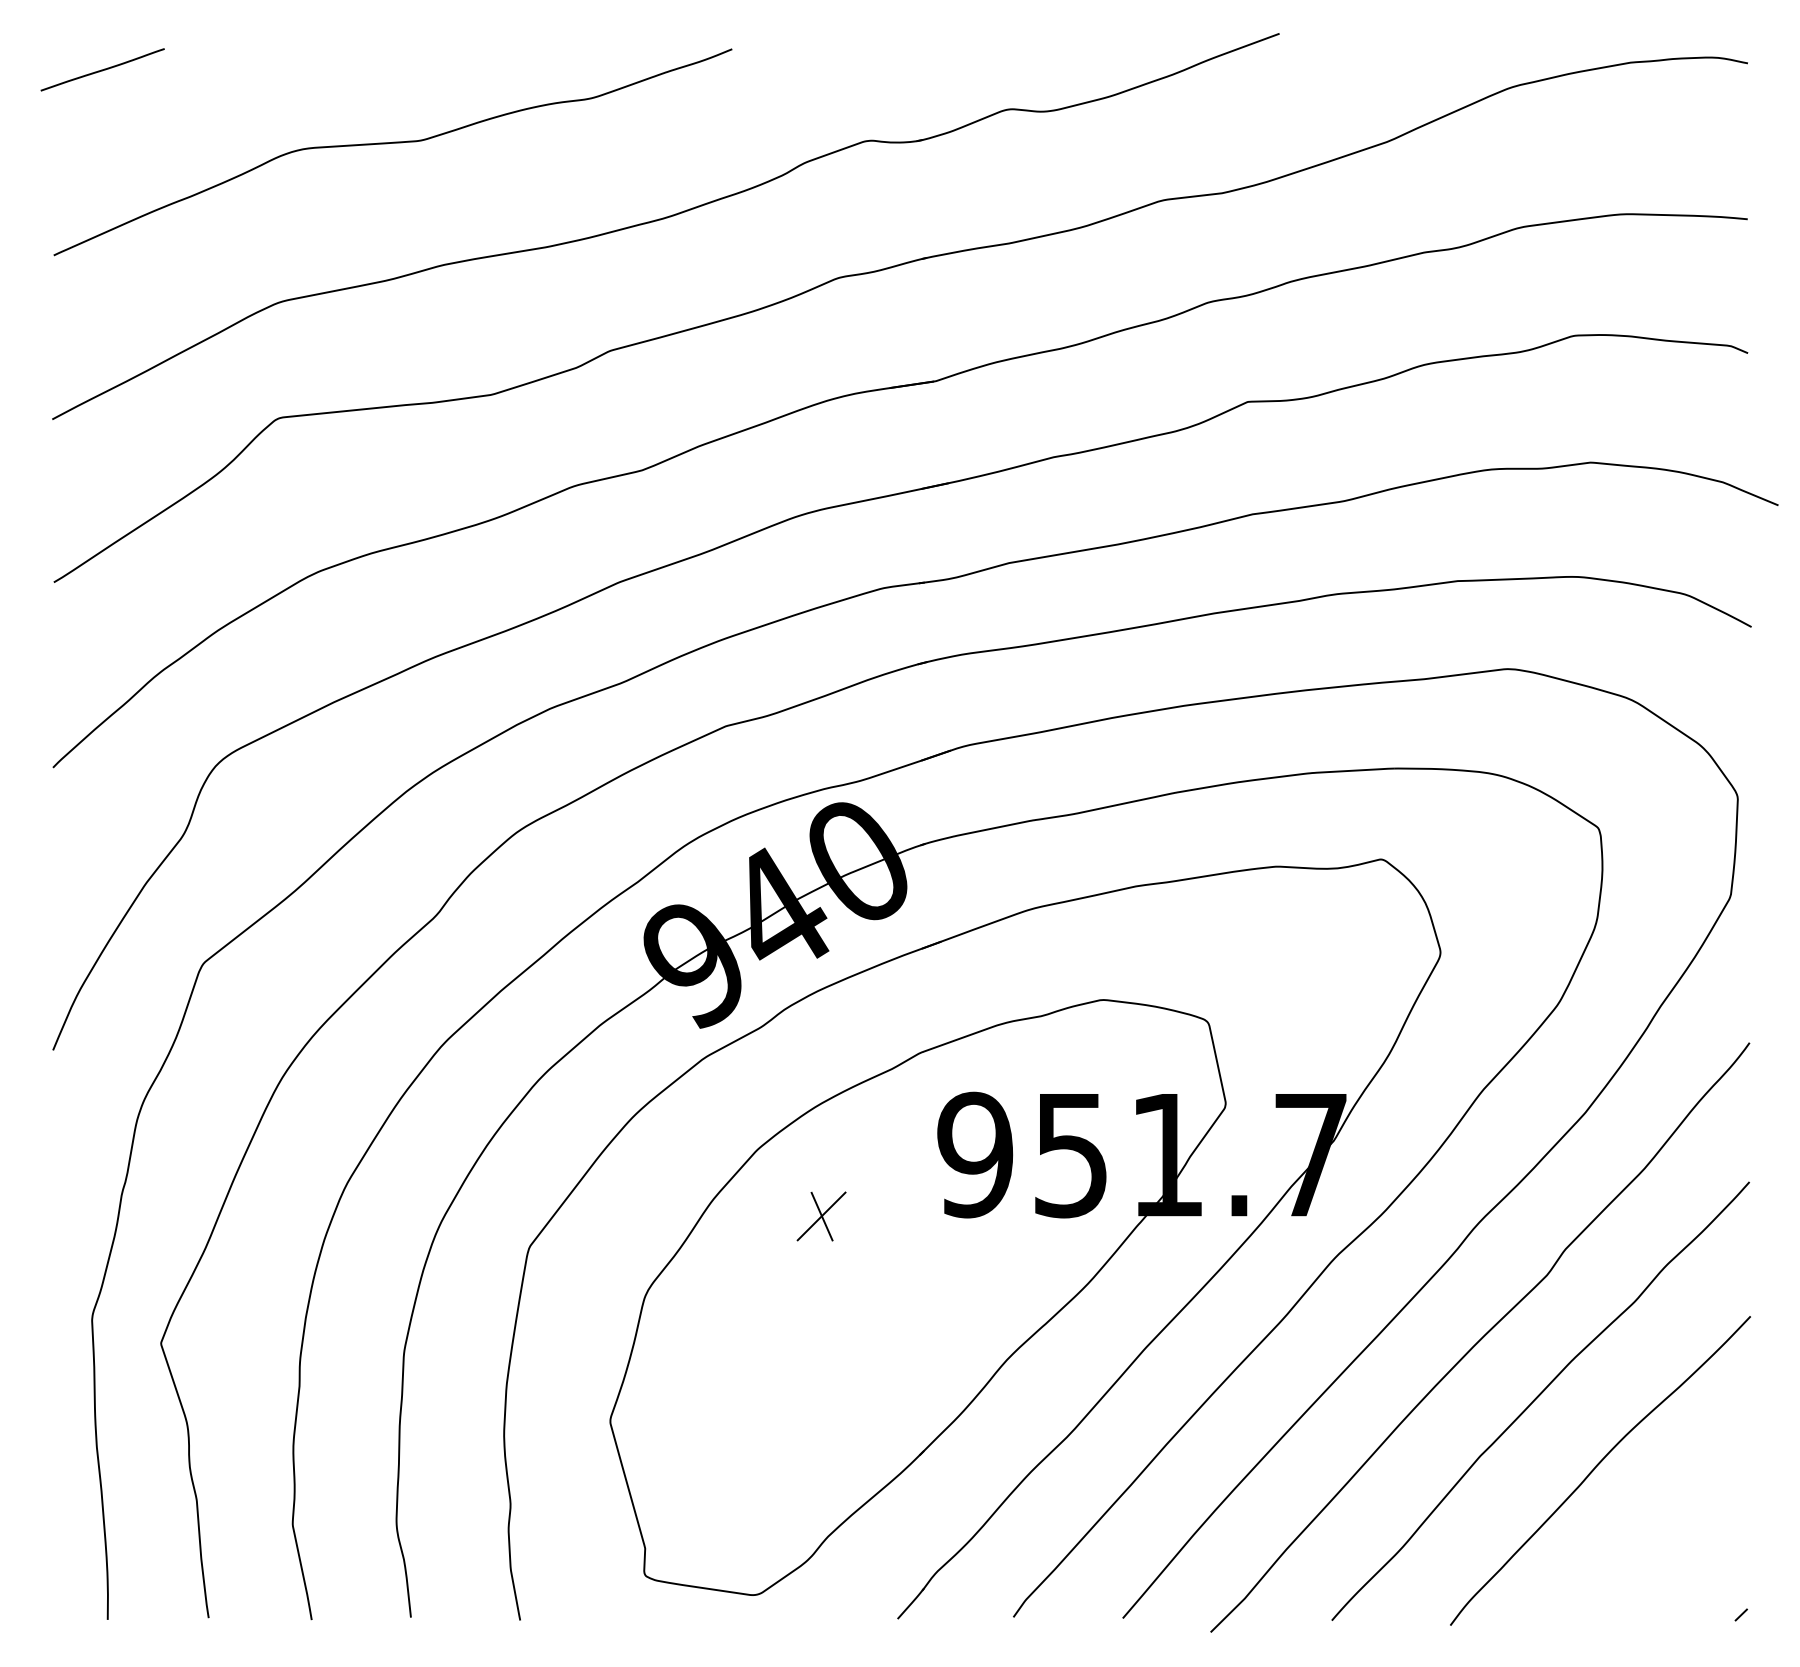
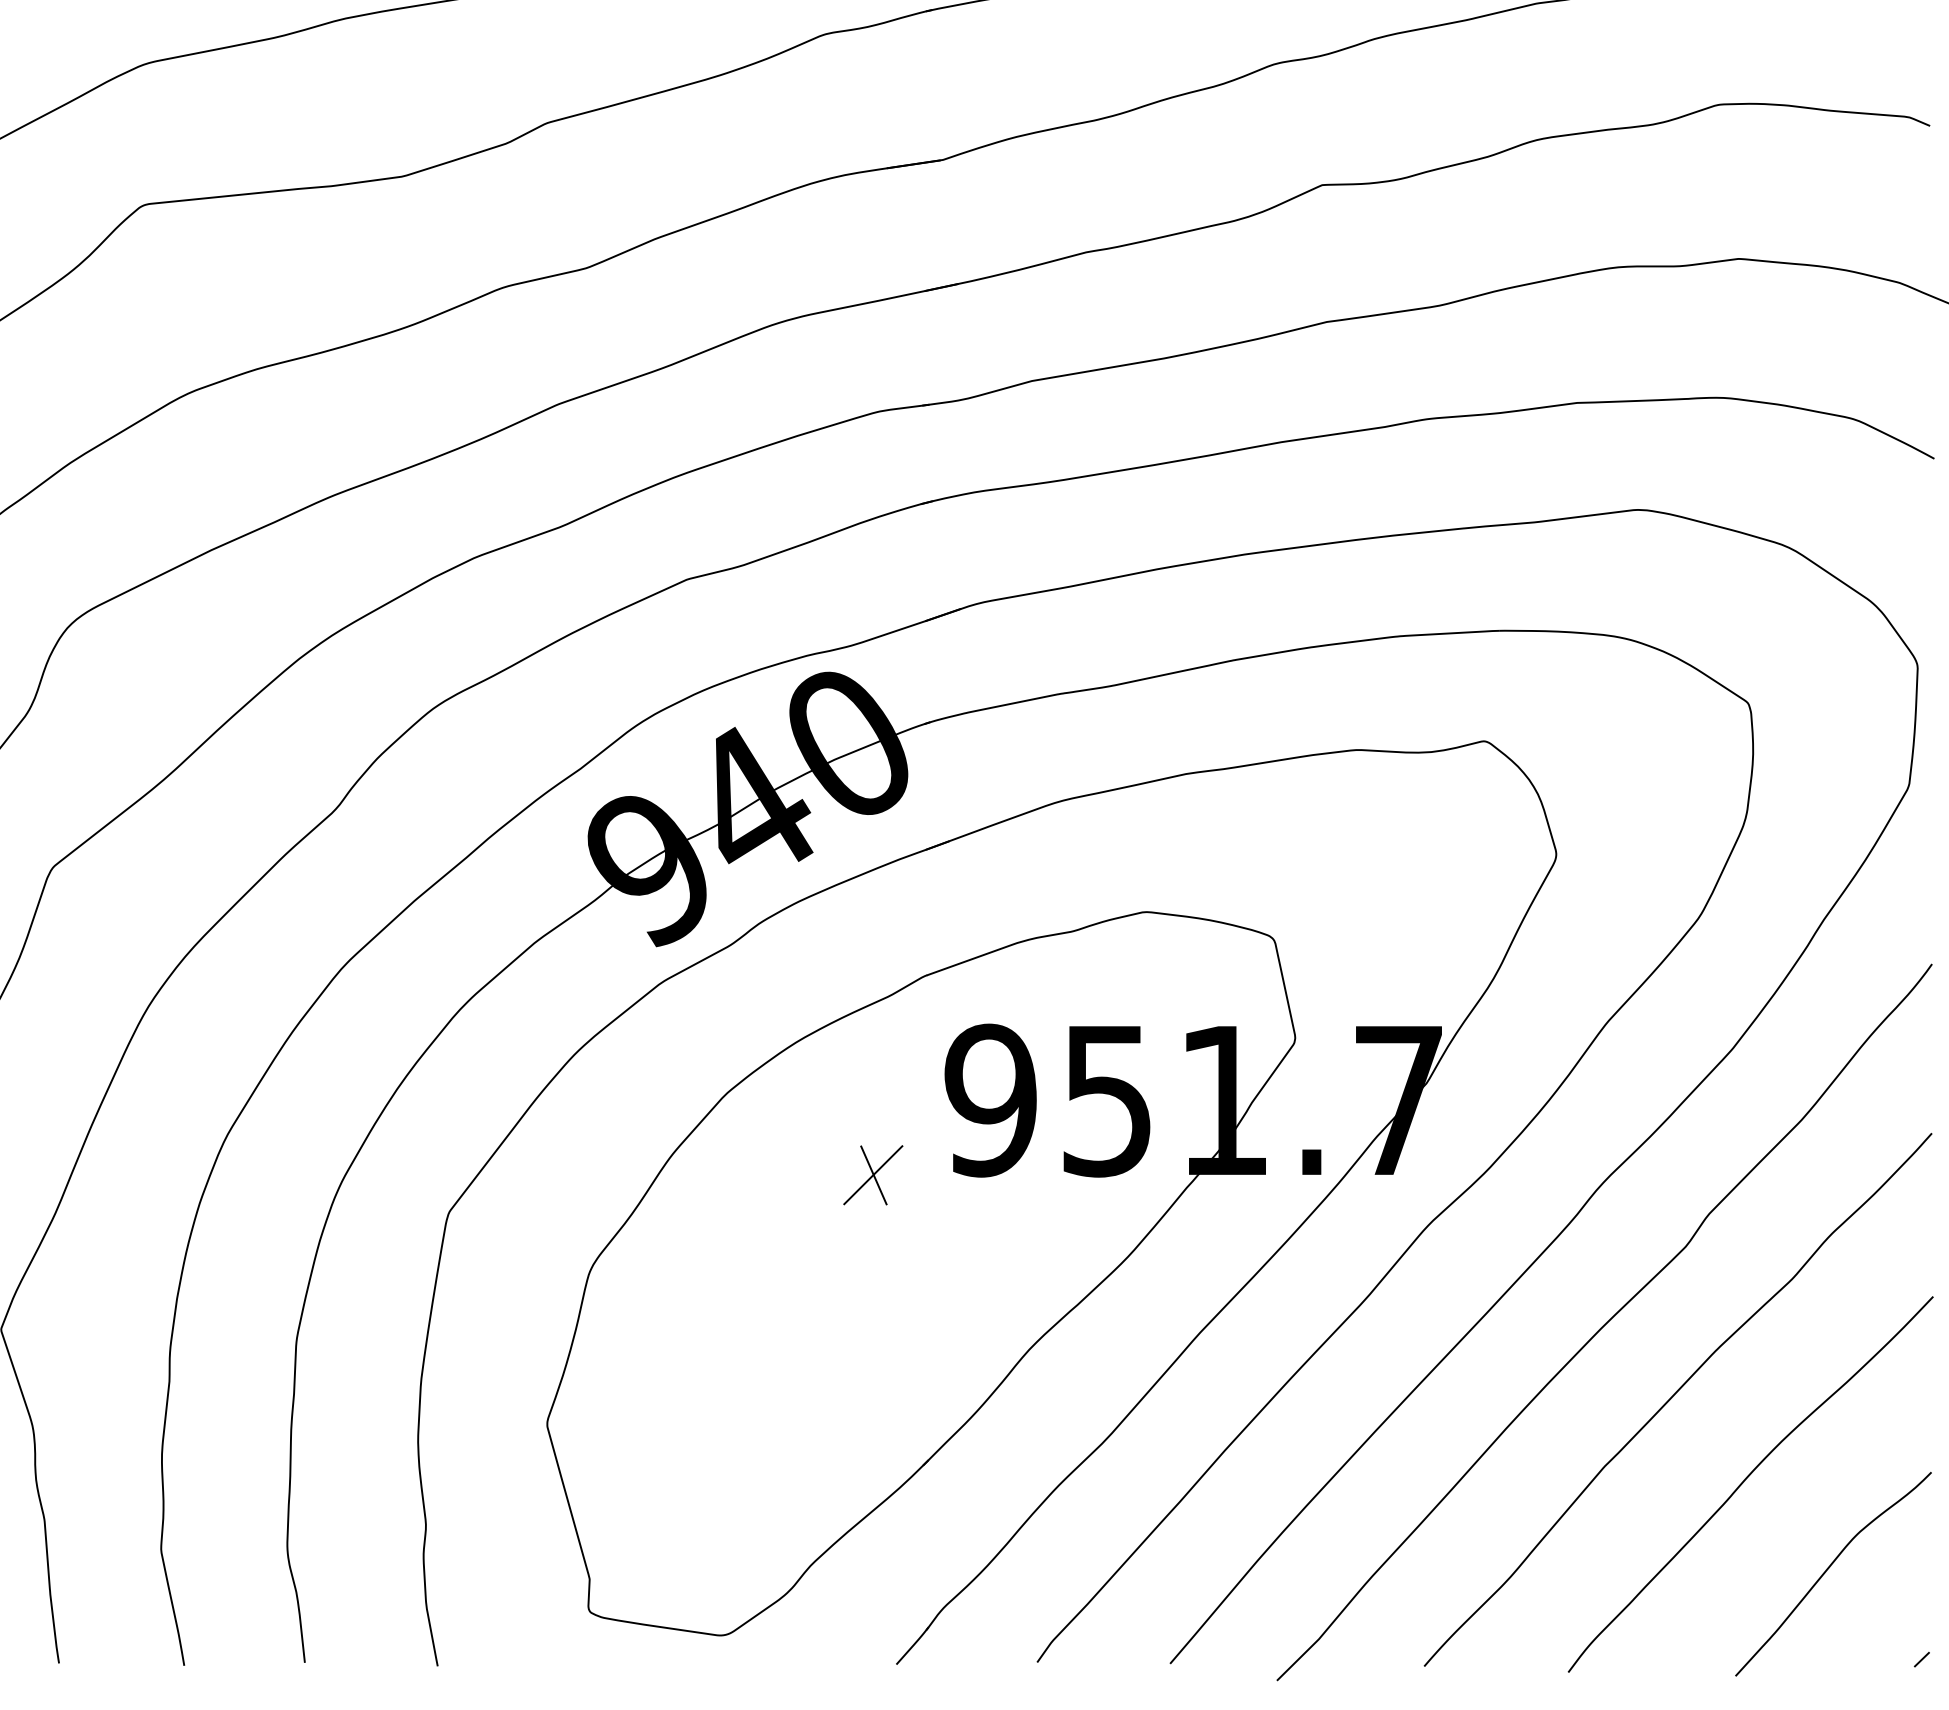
part: (821, 1216) -> (873, 1175), moved
curve: (1664, 1541) -> (1828, 1570), added

